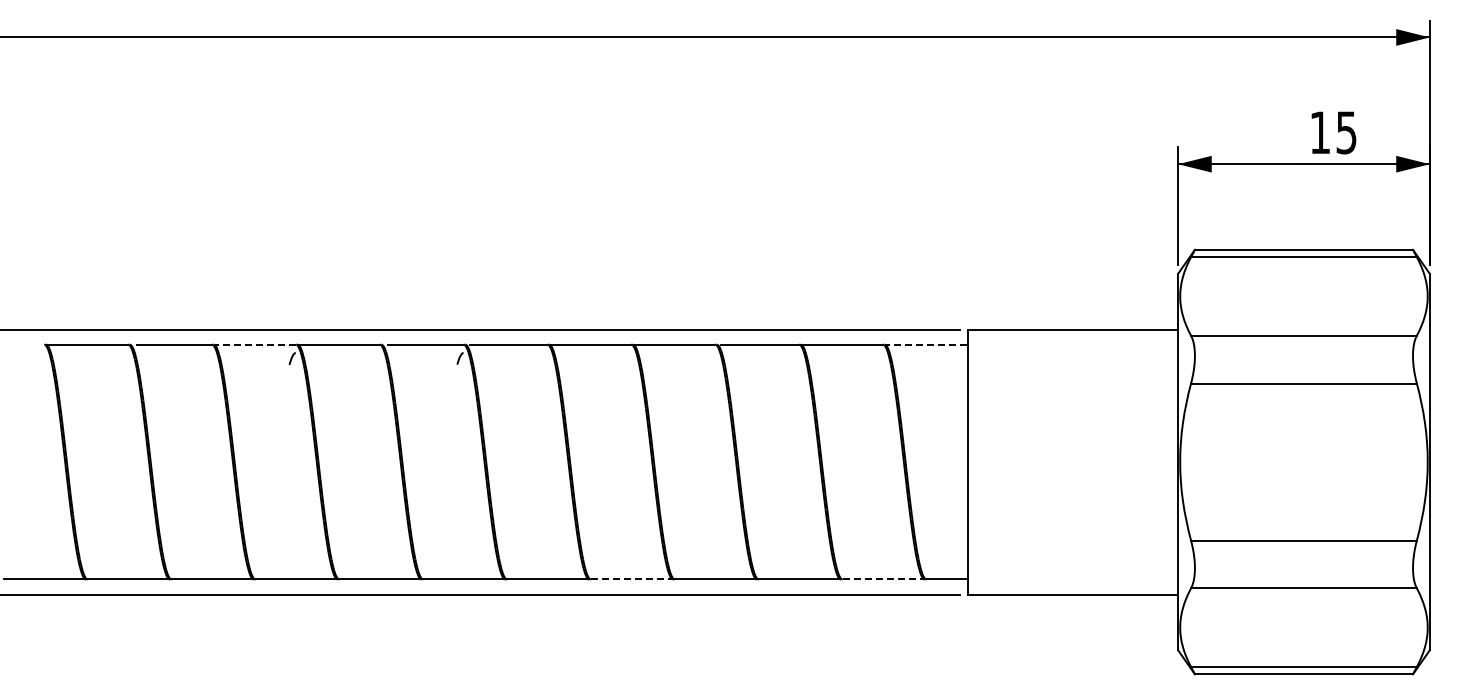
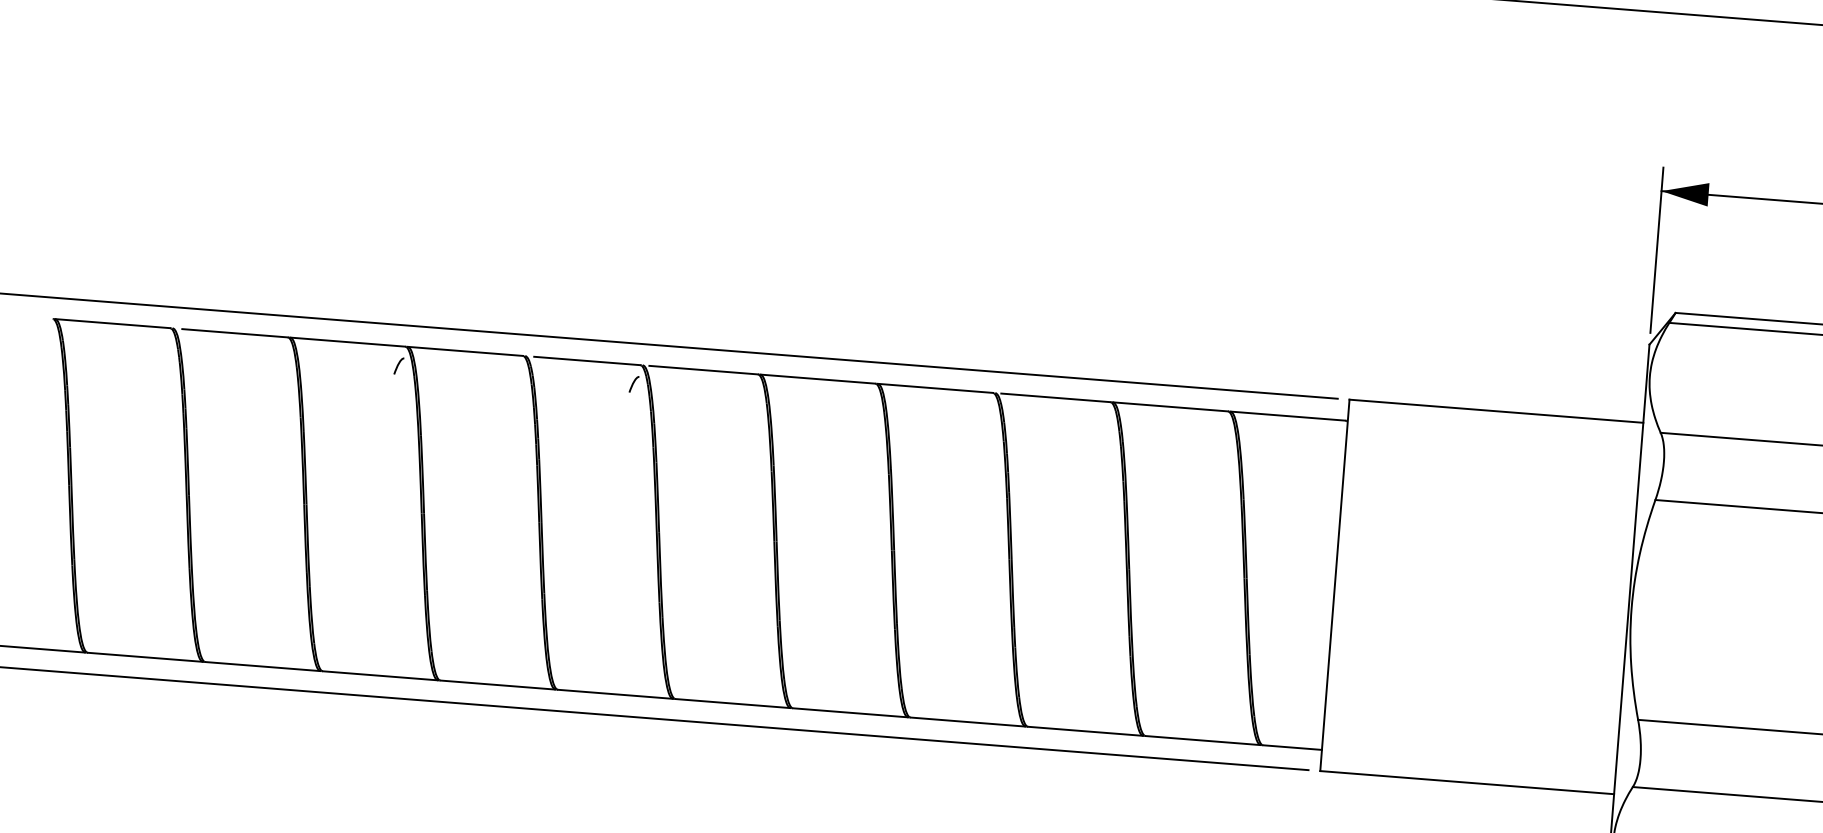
line: (254, 344) -> (347, 341), dashed -> solid
line: (925, 344) -> (1287, 415), dashed -> solid
line: (632, 579) -> (851, 712), dashed -> solid
line: (884, 579) -> (1204, 740), dashed -> solid

